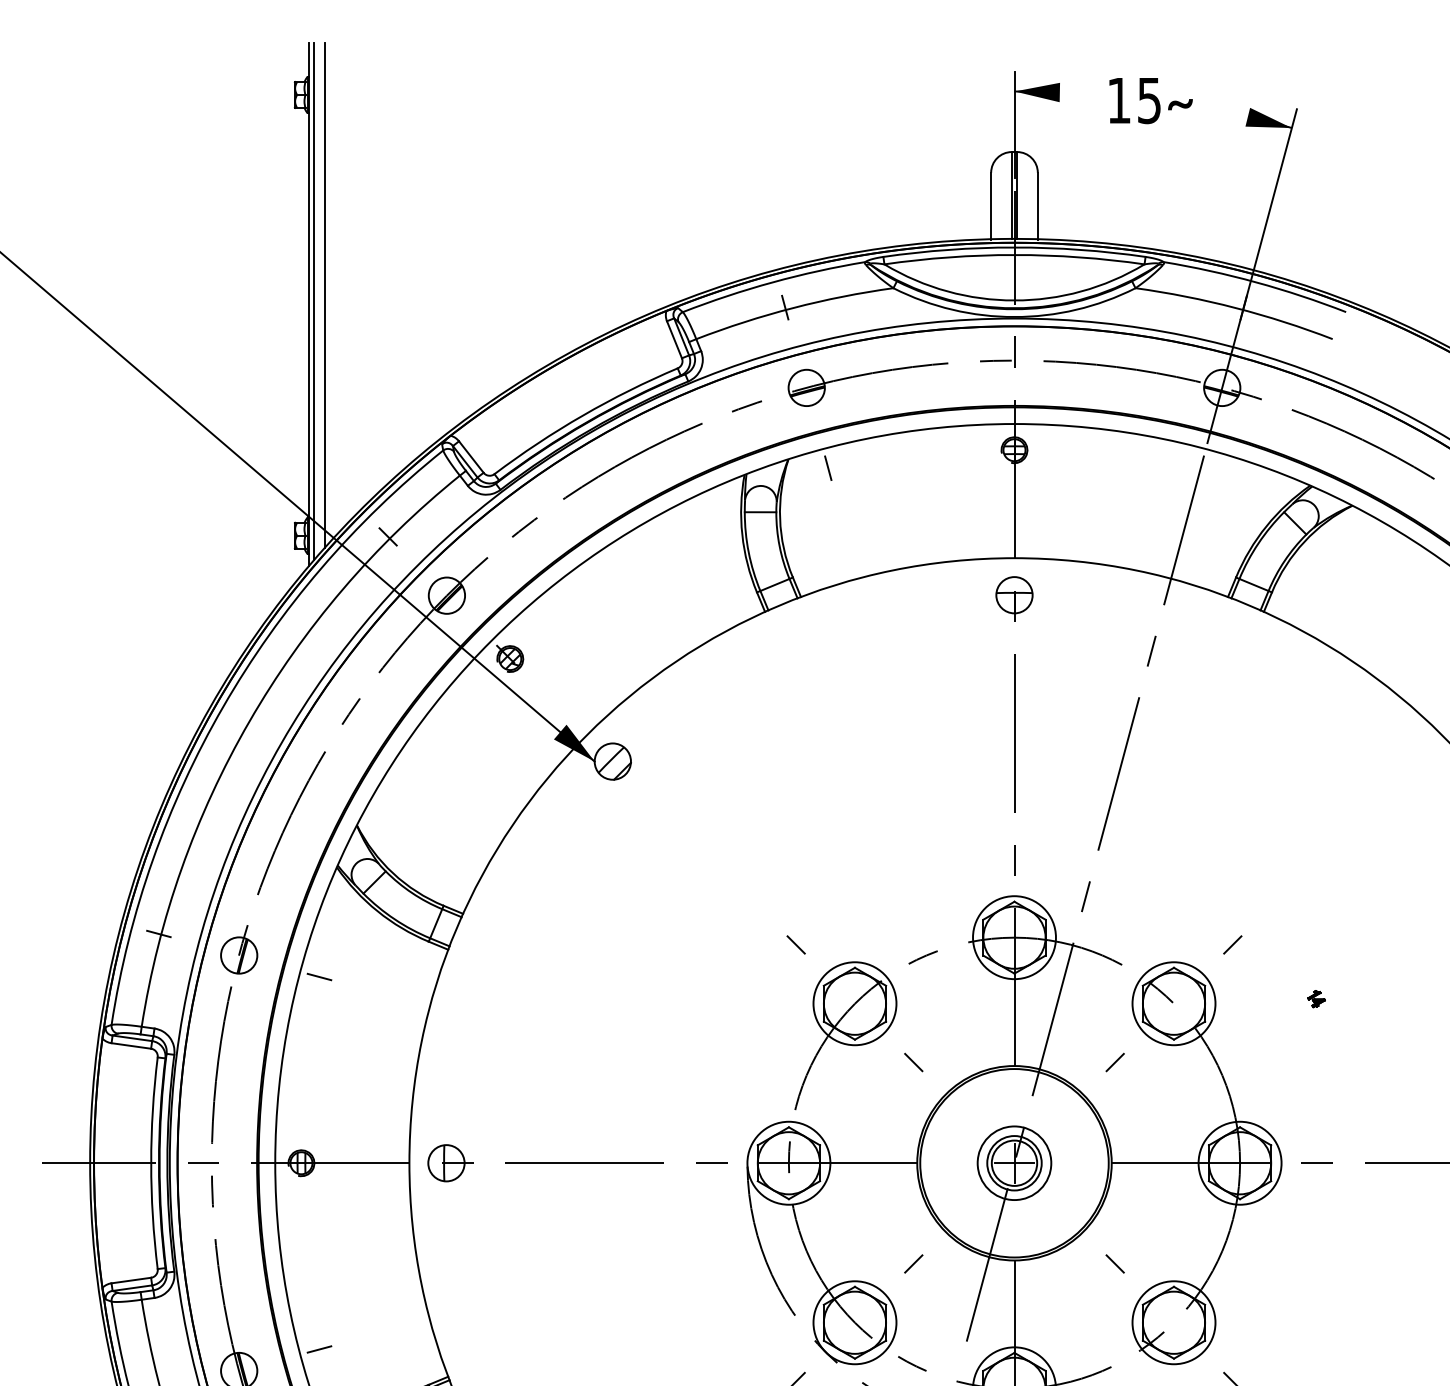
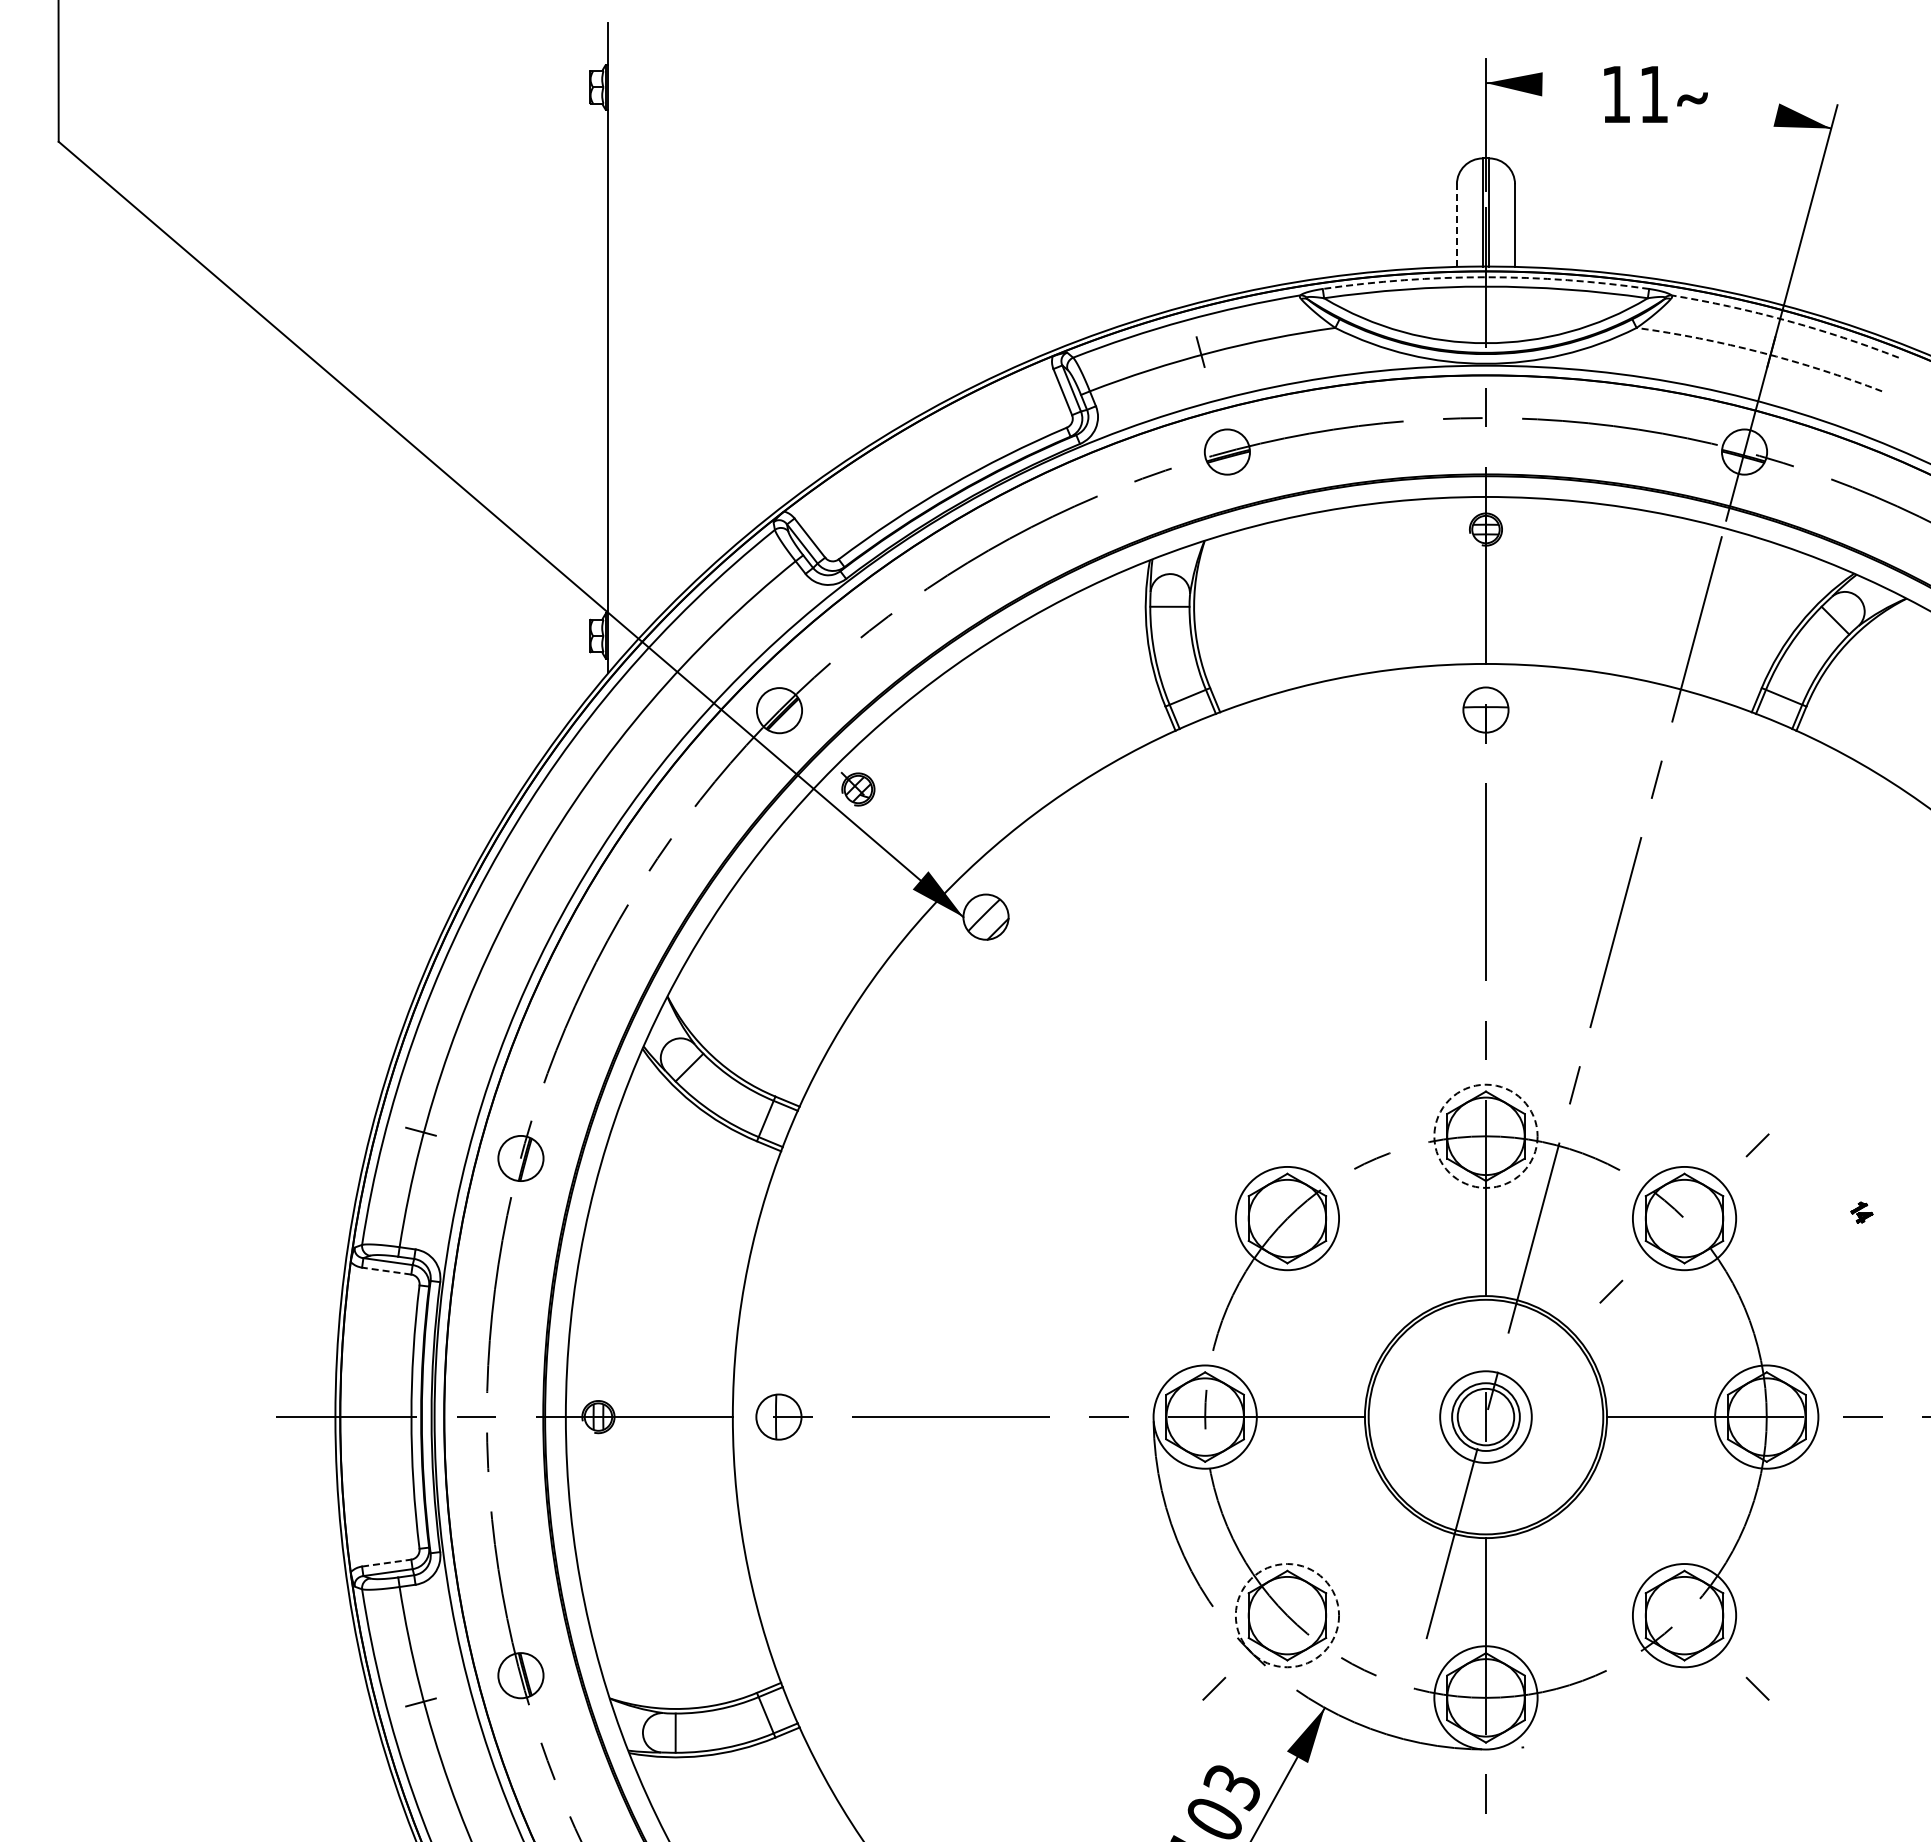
text: (1149, 100) -> (1653, 94), 15 -> 11
line: (990, 205) -> (1456, 225), solid -> dashed
arc: (1014, 247) -> (1485, 277), solid -> dashed
arc: (1255, 282) -> (1786, 320), solid -> dashed
line: (324, 295) -> (627, 336), removed
line: (314, 300) -> (614, 343), removed
arc: (1235, 307) -> (1761, 352), solid -> dashed
line: (827, 467) -> (1253, 551), removed
line: (387, 536) -> (705, 637), removed
circle: (1014, 937) -> (1485, 1135), solid -> dashed
line: (795, 944) -> (1213, 1144), removed
line: (319, 977) -> (620, 1185), removed
line: (131, 1046) -> (386, 1271), solid -> dashed
line: (913, 1062) -> (1360, 1291), removed
line: (1014, 1163) -> (1485, 1417), removed
line: (913, 1264) -> (1360, 1542), removed
line: (1114, 1264) -> (1610, 1542), removed
line: (131, 1280) -> (386, 1563), solid -> dashed
circle: (855, 1322) -> (1287, 1615), solid -> dashed
line: (319, 1349) -> (620, 1648), removed

